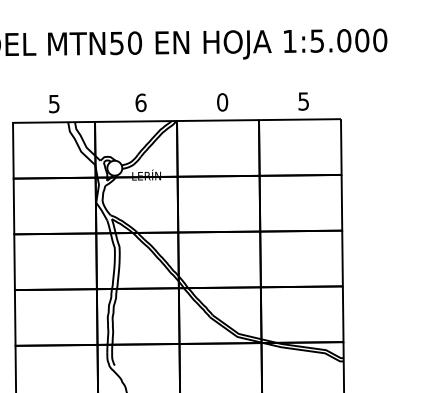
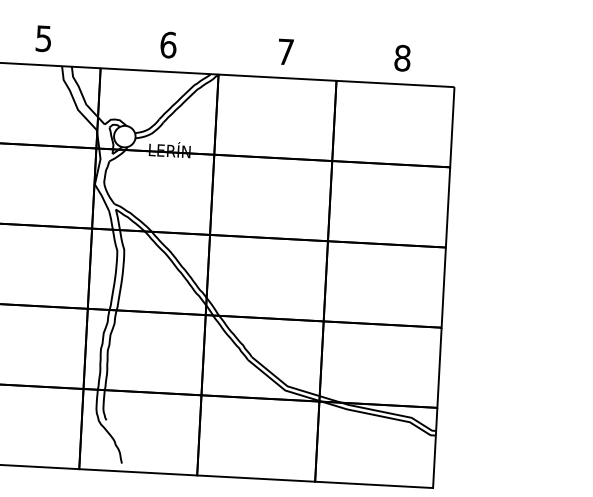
text: (303, 101) -> (402, 58), 5 -> 8
text: (222, 102) -> (285, 52), 0 -> 7

